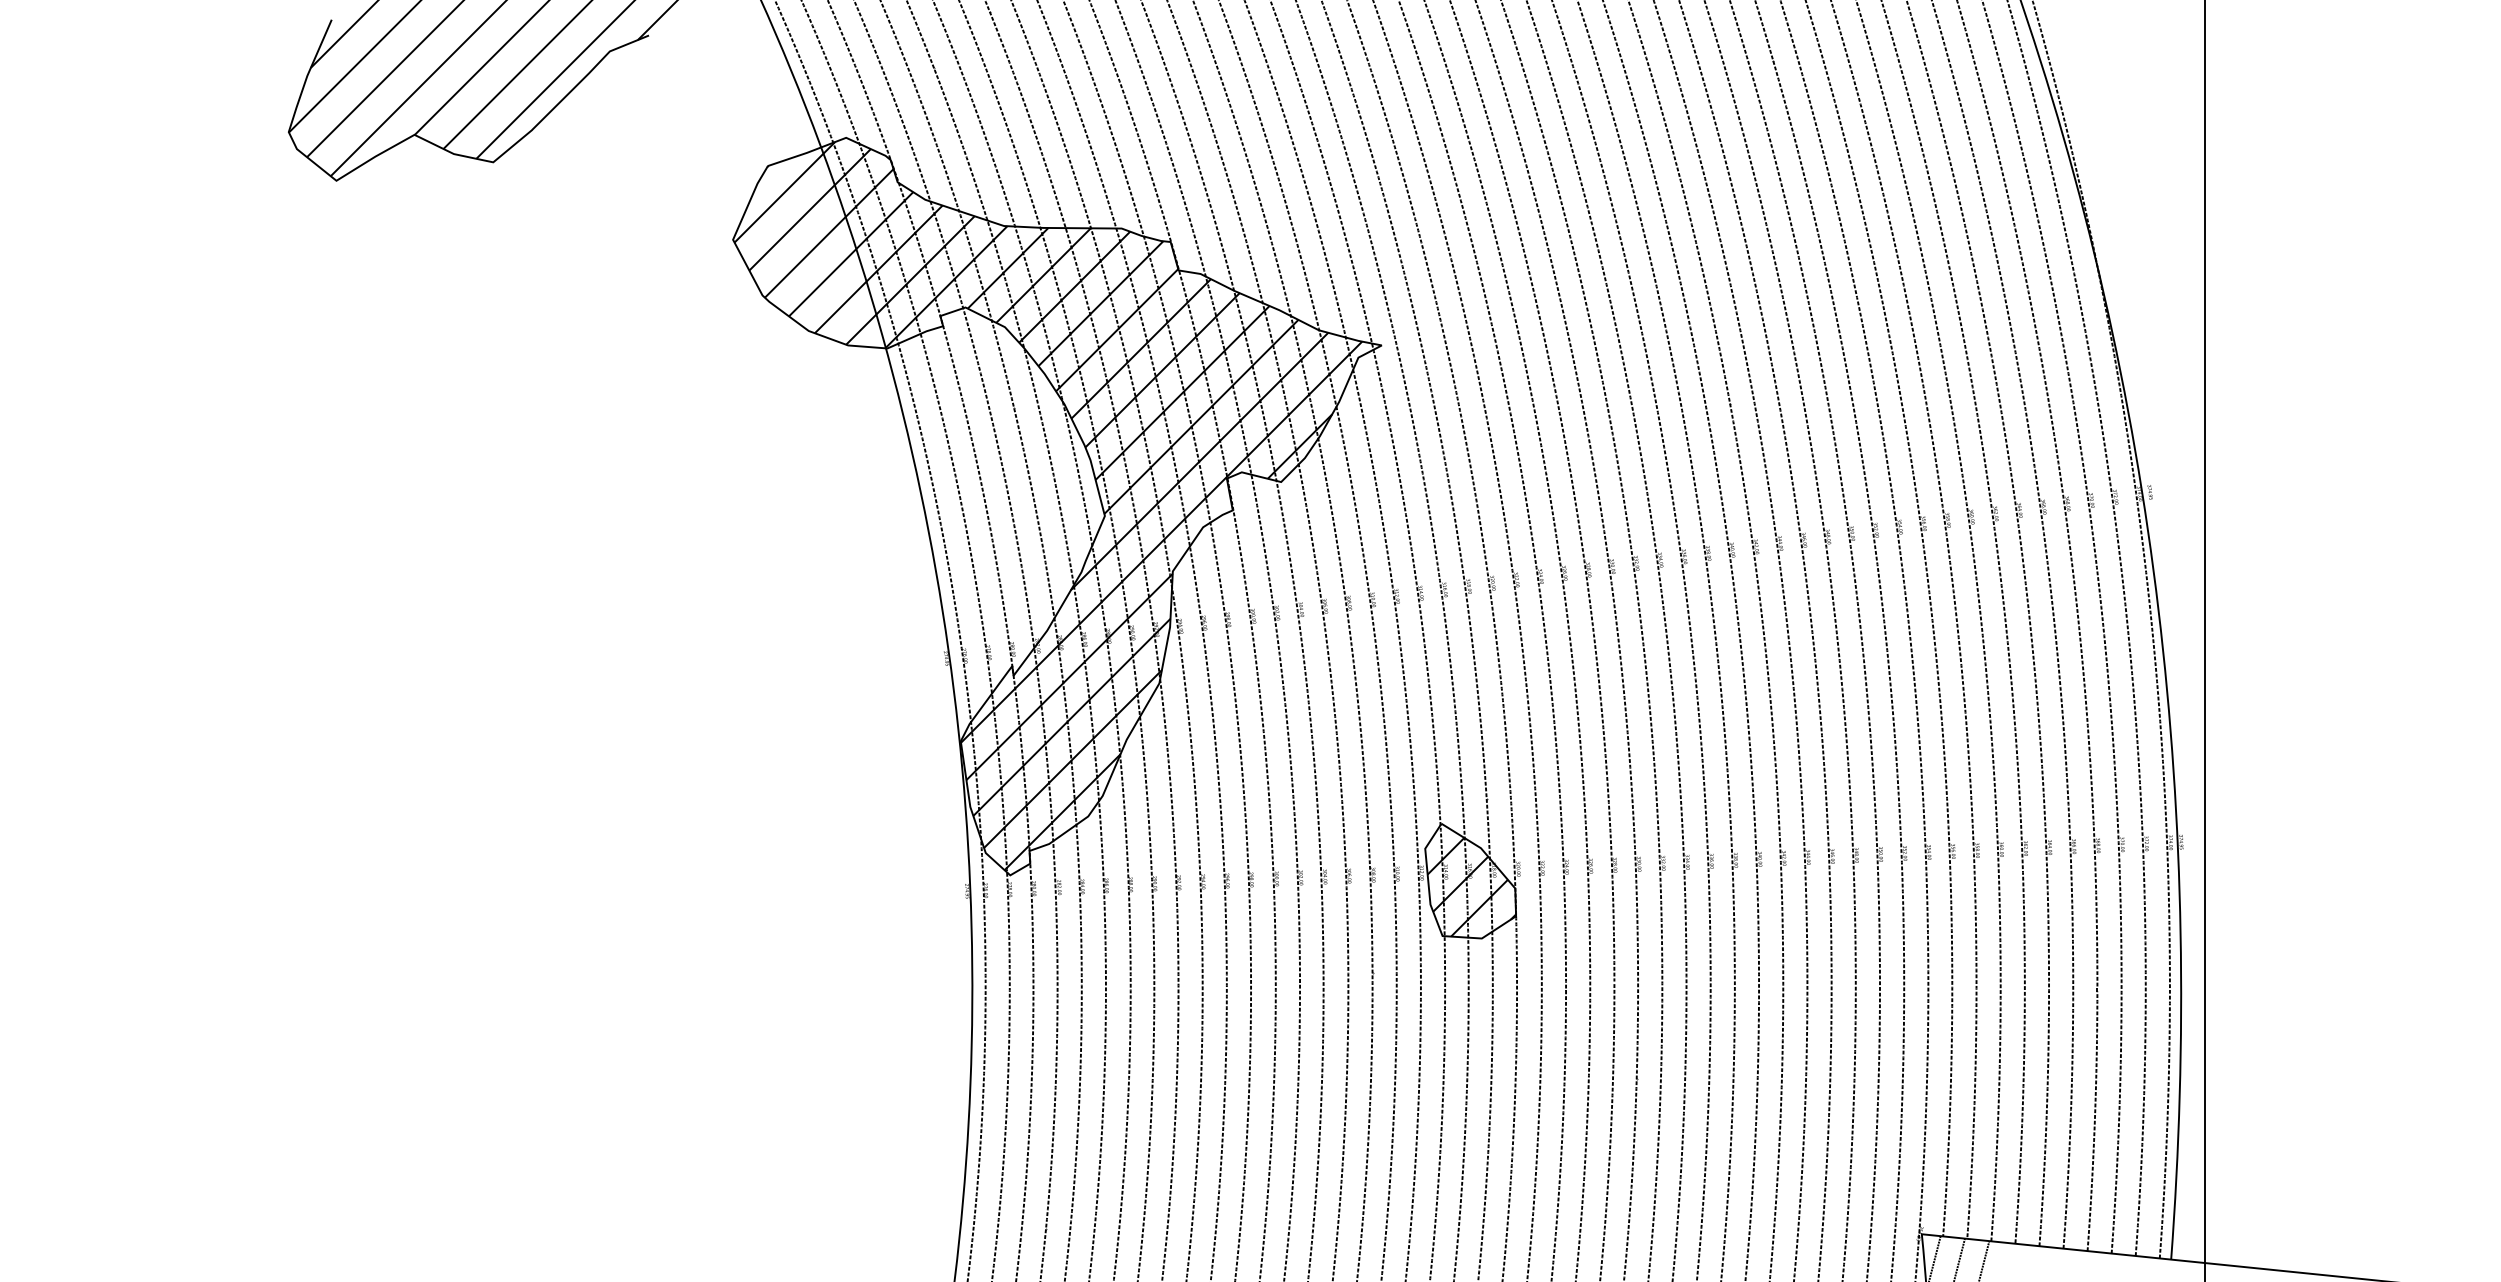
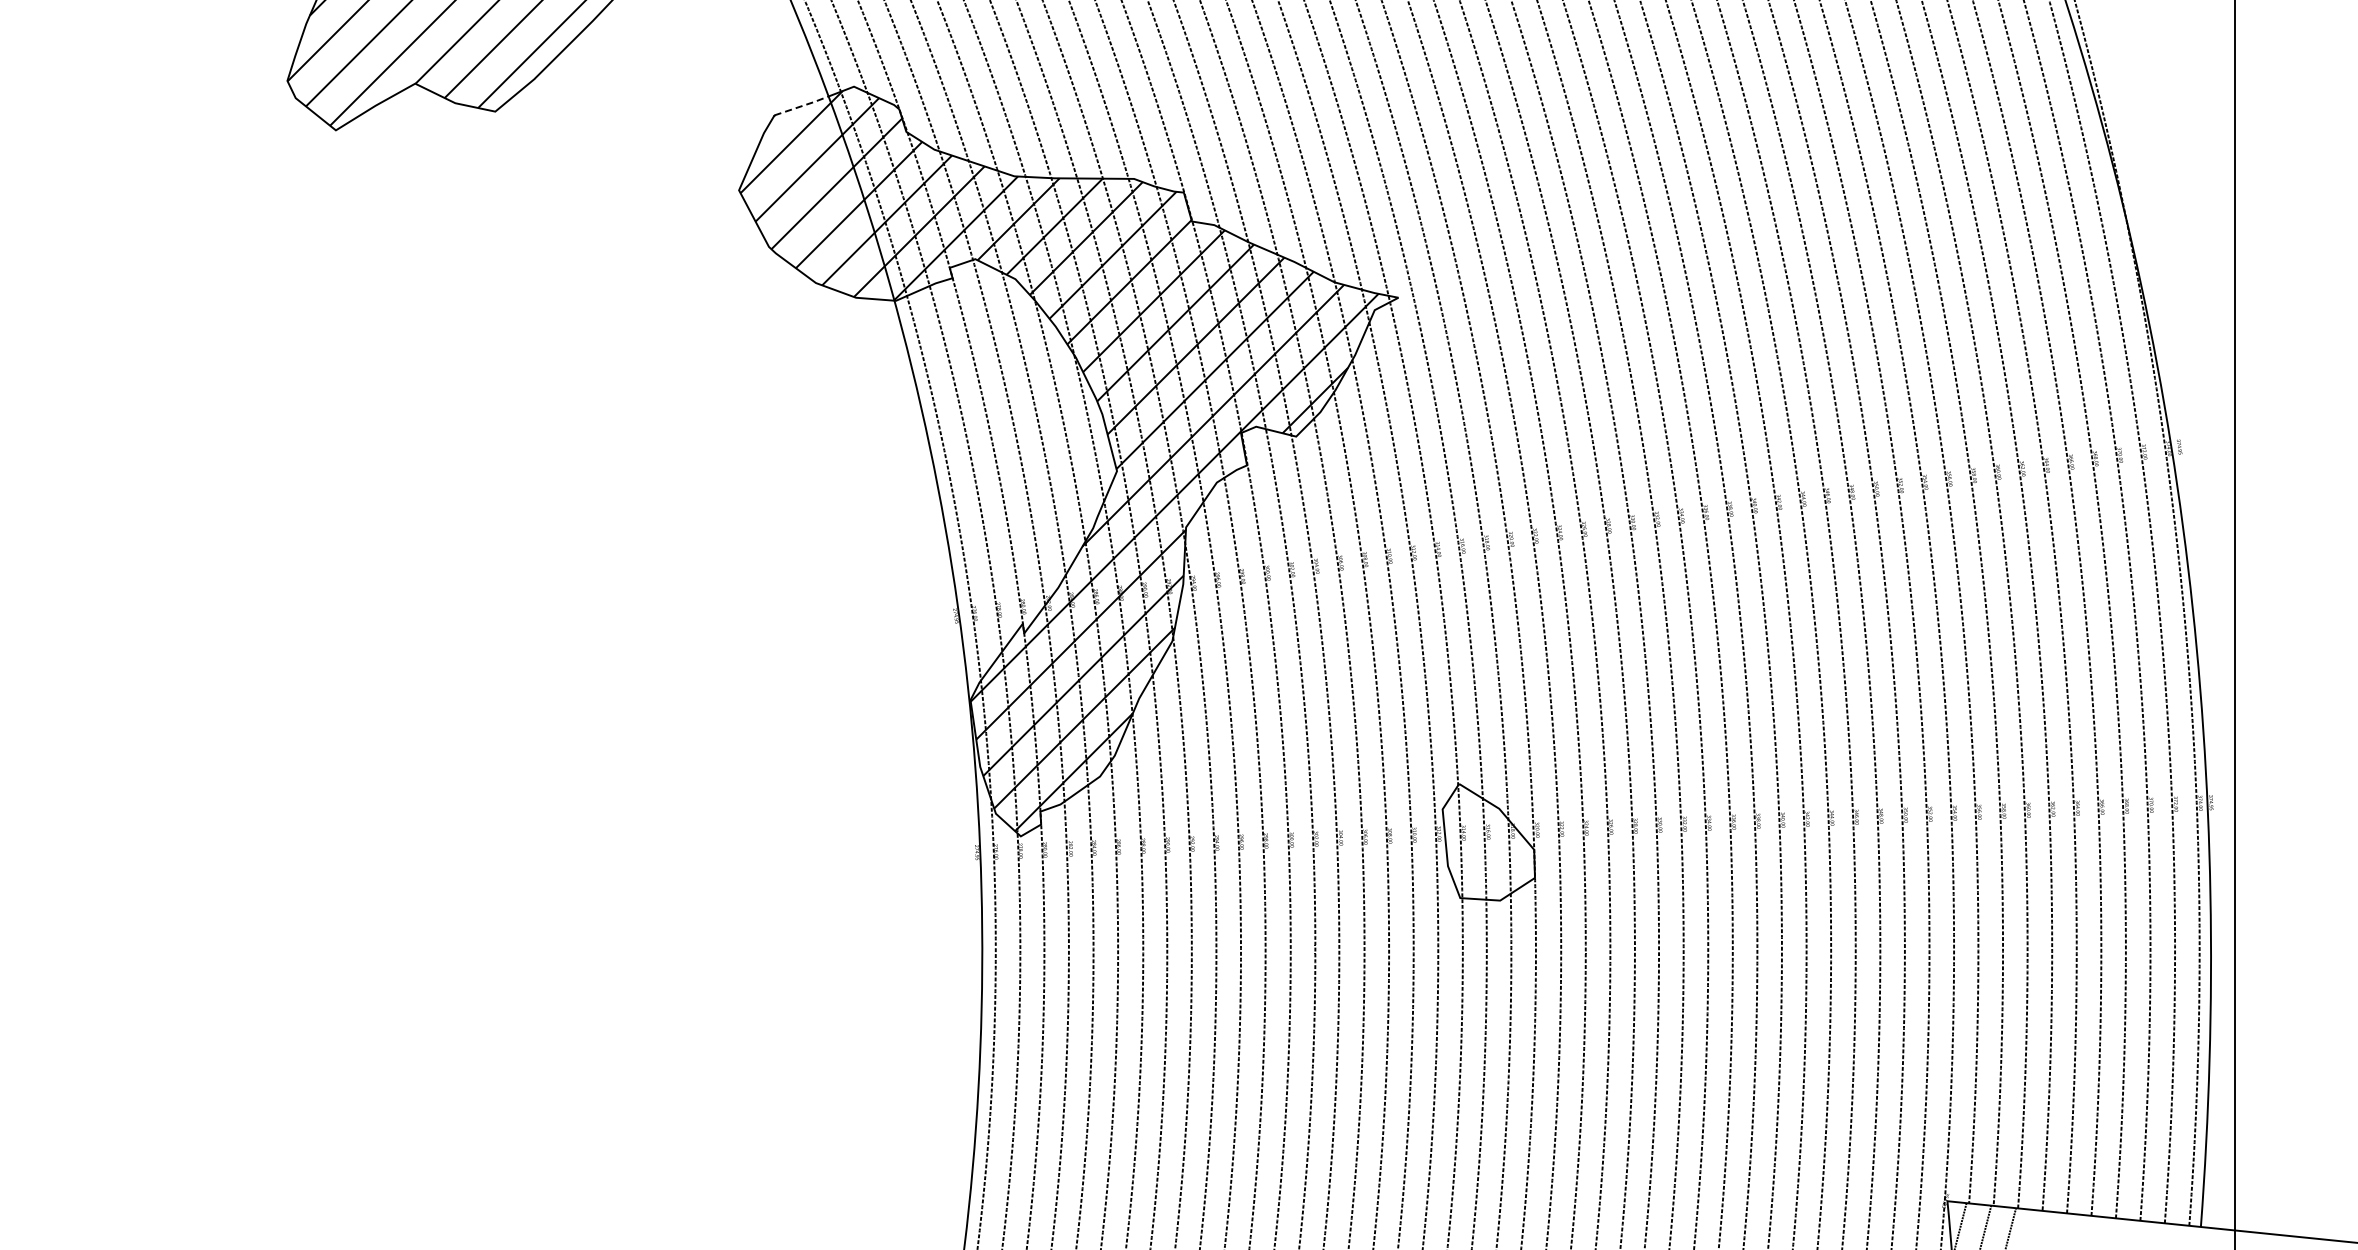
line: (795, 156) -> (802, 105), solid -> dashed
hatch: (1471, 886) -> (1489, 847), removed

